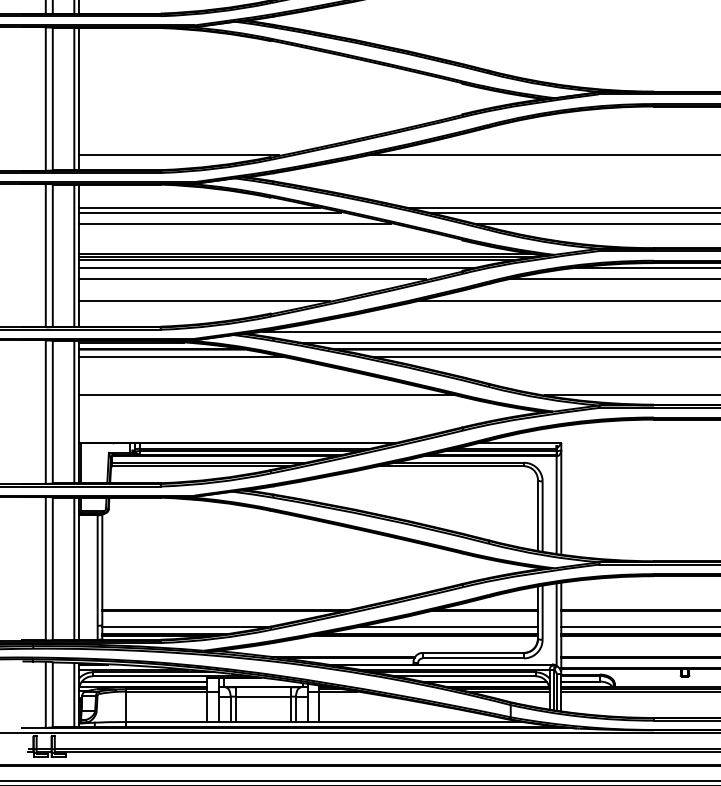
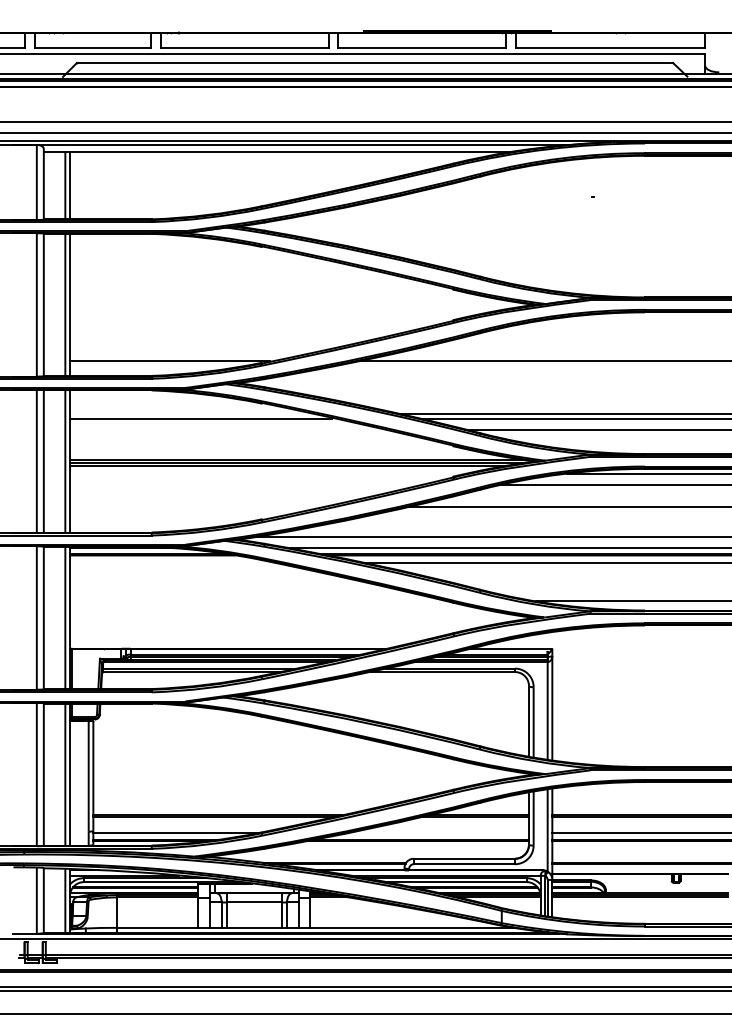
line: (199, 207) -> (190, 413), removed
line: (234, 223) -> (225, 429), removed
line: (277, 267) -> (268, 473), removed
line: (252, 279) -> (243, 485), removed
line: (204, 300) -> (195, 506), removed
line: (181, 356) -> (172, 562), removed
line: (266, 394) -> (257, 600), removed
line: (447, 626) -> (438, 832), removed

